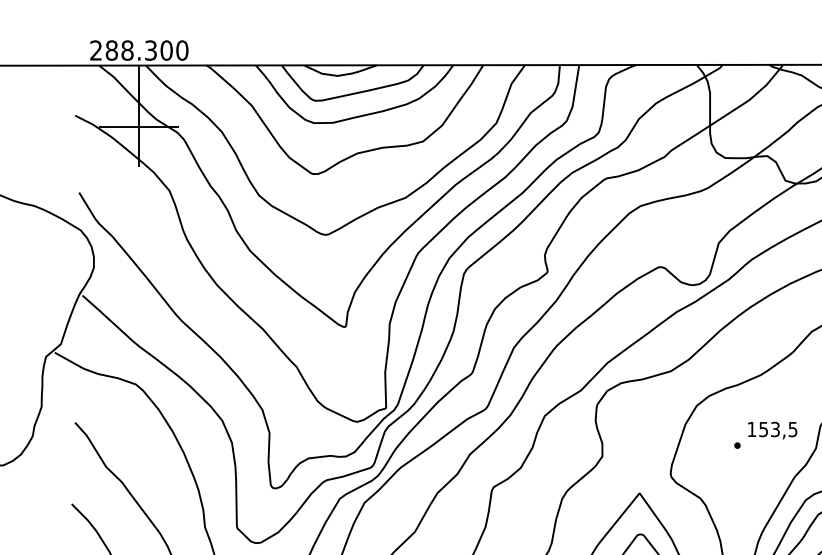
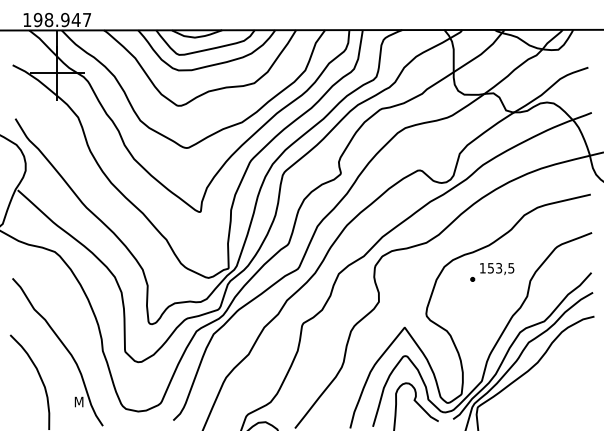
text: (139, 49) -> (57, 19), 288.300 -> 198.947
part: (765, 435) -> (492, 272), moved

